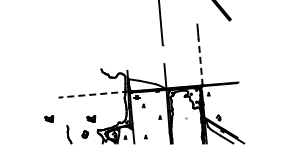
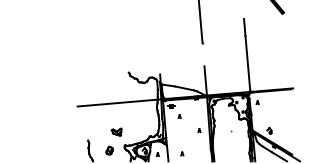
line: (200, 62) -> (247, 64), dashed -> solid
line: (93, 94) -> (119, 102), dashed -> solid
part: (49, 118) -> (66, 131), removed

